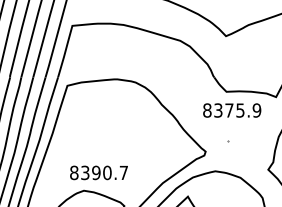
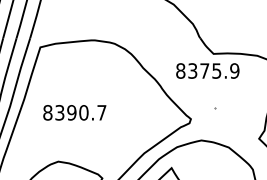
text: (232, 110) -> (208, 70), moved
text: (98, 172) -> (74, 112), moved

